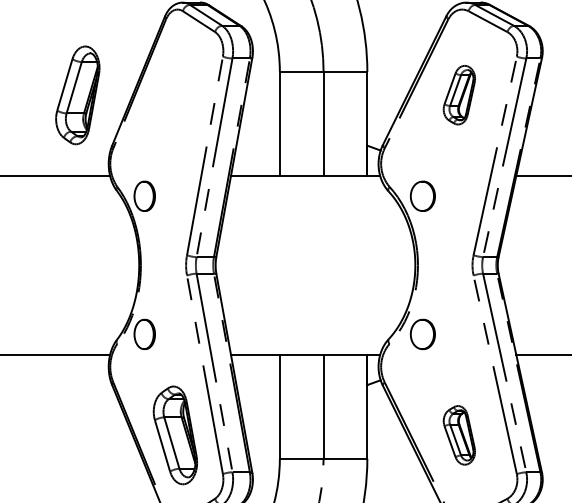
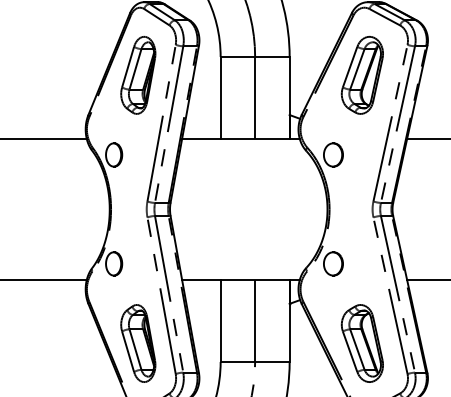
part: (458, 94) -> (361, 74), size x1.67
part: (78, 95) -> (138, 75), moved
part: (458, 435) -> (361, 343), size x1.67

